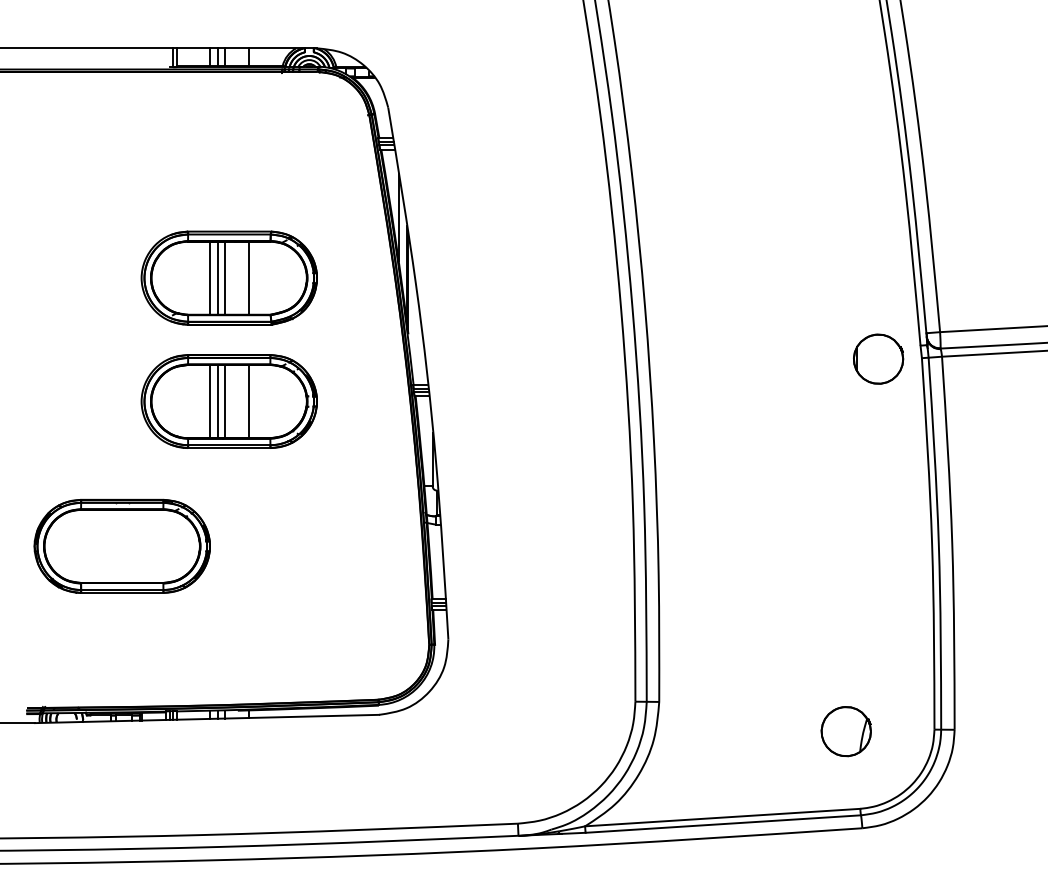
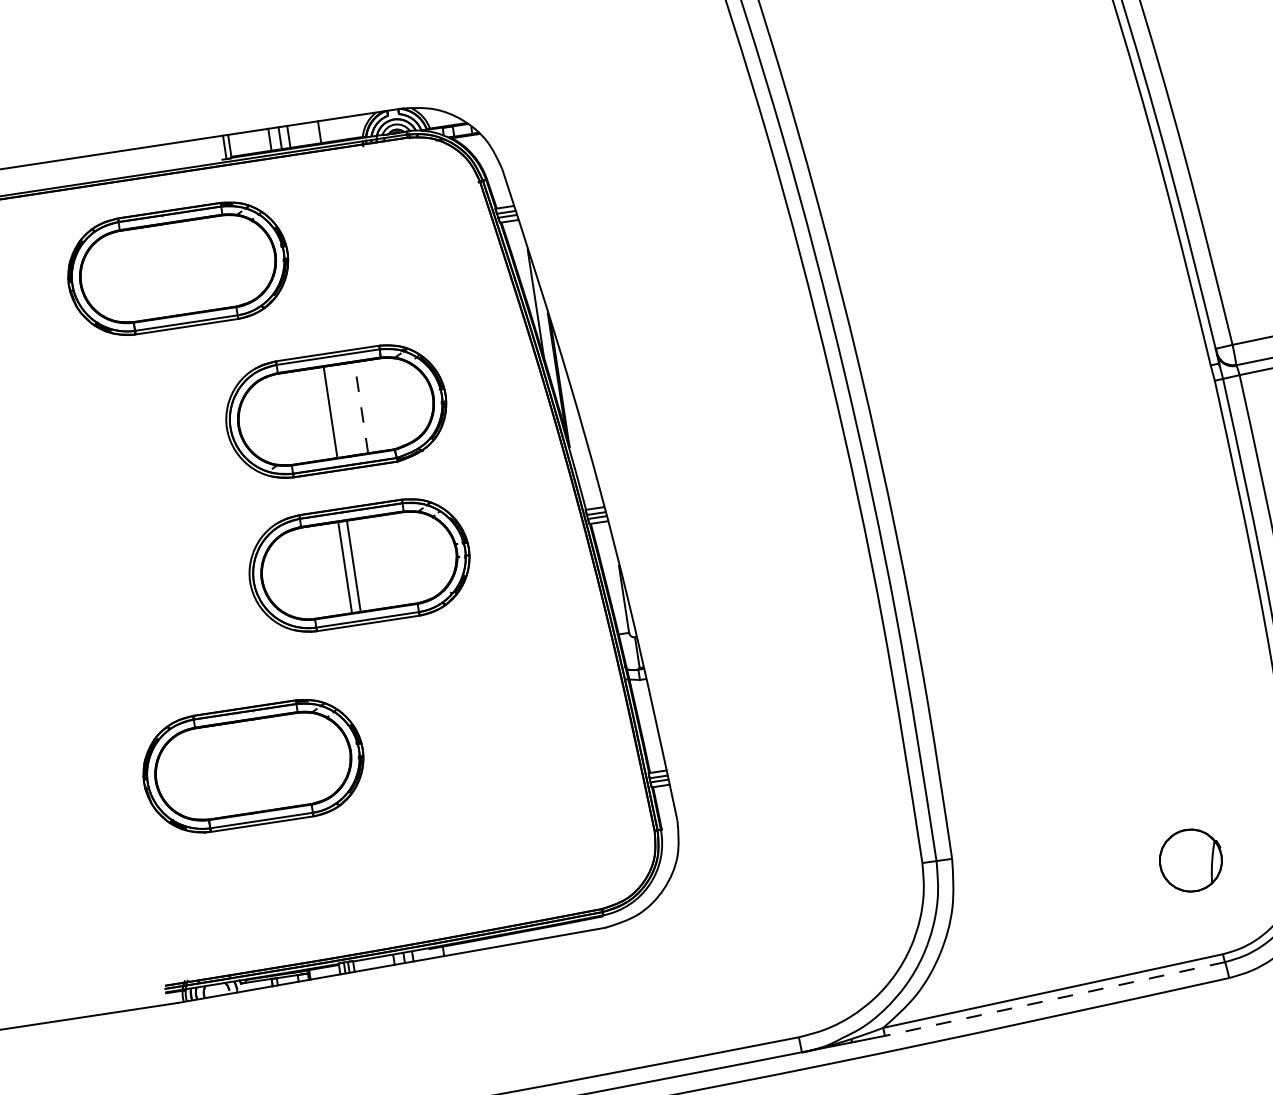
part: (121, 146) -> (177, 267), added
line: (209, 277) -> (311, 414), removed
line: (217, 277) -> (321, 412), removed
line: (249, 278) -> (361, 408), solid -> dashed
part: (878, 358) -> (1160, 389), removed
line: (209, 401) -> (334, 569), removed
line: (249, 401) -> (384, 561), removed
line: (723, 824) -> (1055, 999), solid -> dashed

